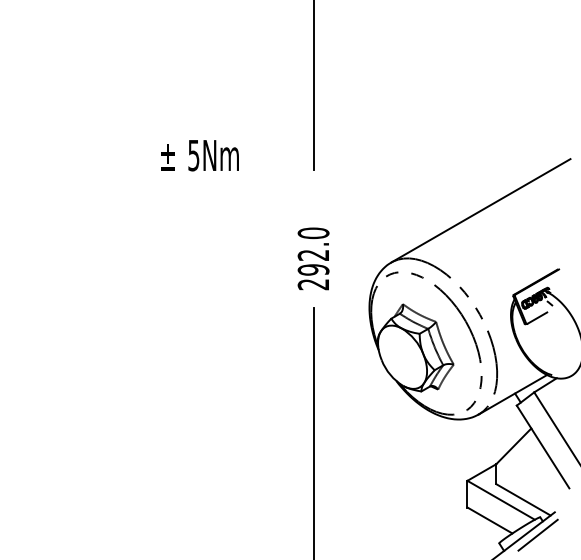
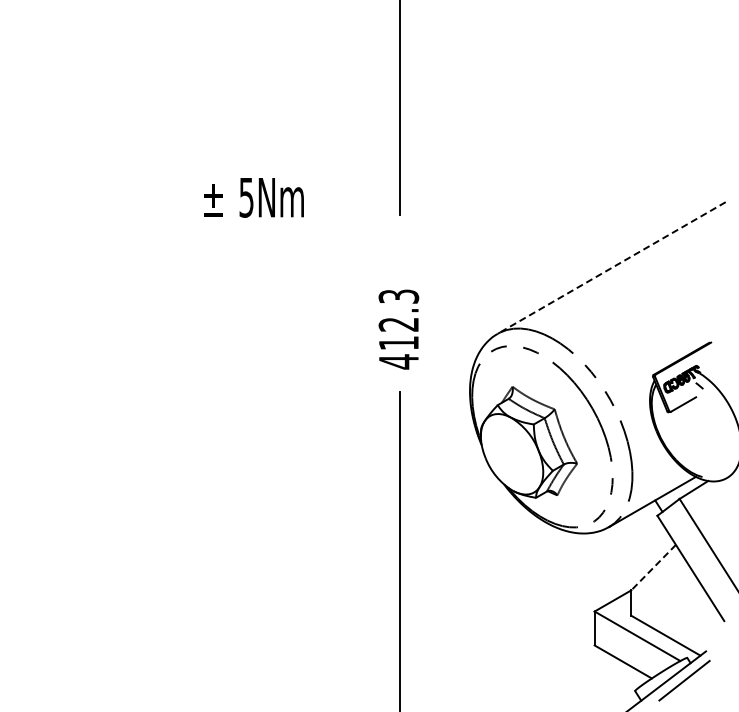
line: (480, 210) -> (611, 267), solid -> dashed
text: (313, 259) -> (398, 329), 292.0 -> 412.3
line: (513, 446) -> (653, 567), solid -> dashed

